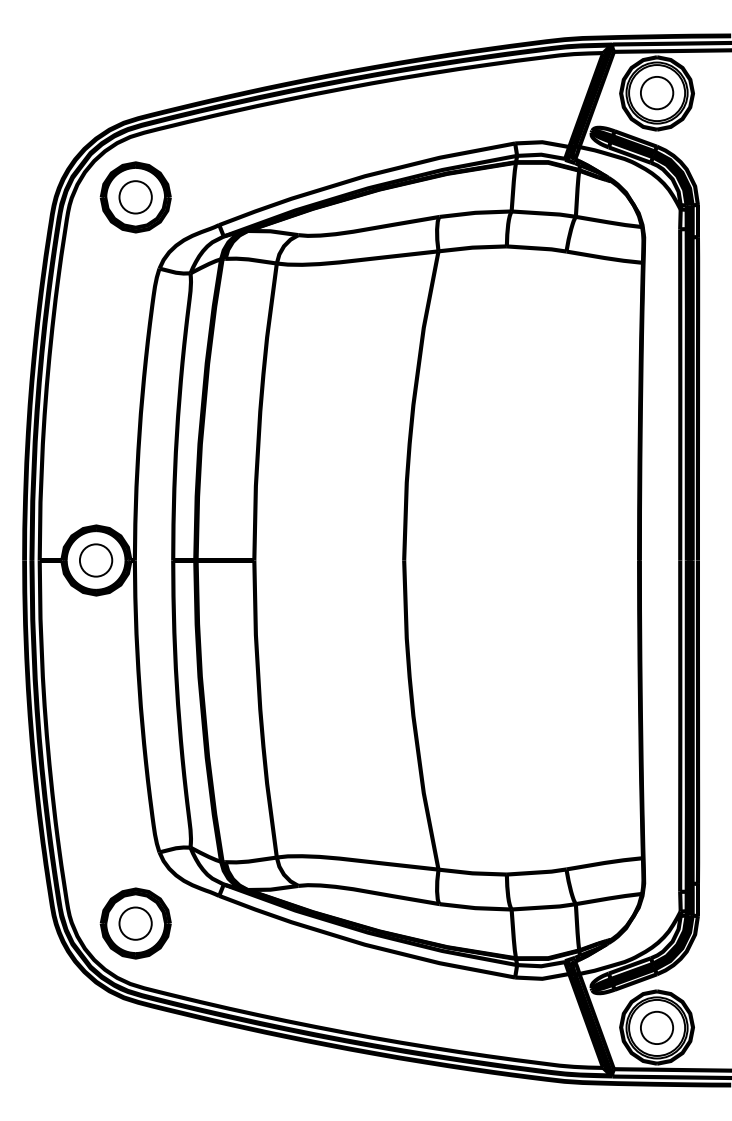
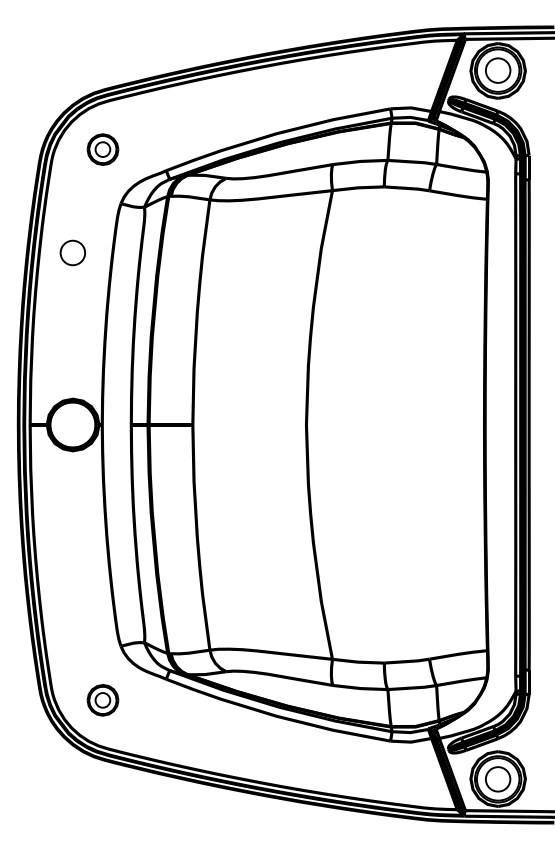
part: (135, 197) -> (102, 149), size x0.6
circle: (95, 559) -> (72, 252), moved
part: (135, 923) -> (102, 700), size x0.6

